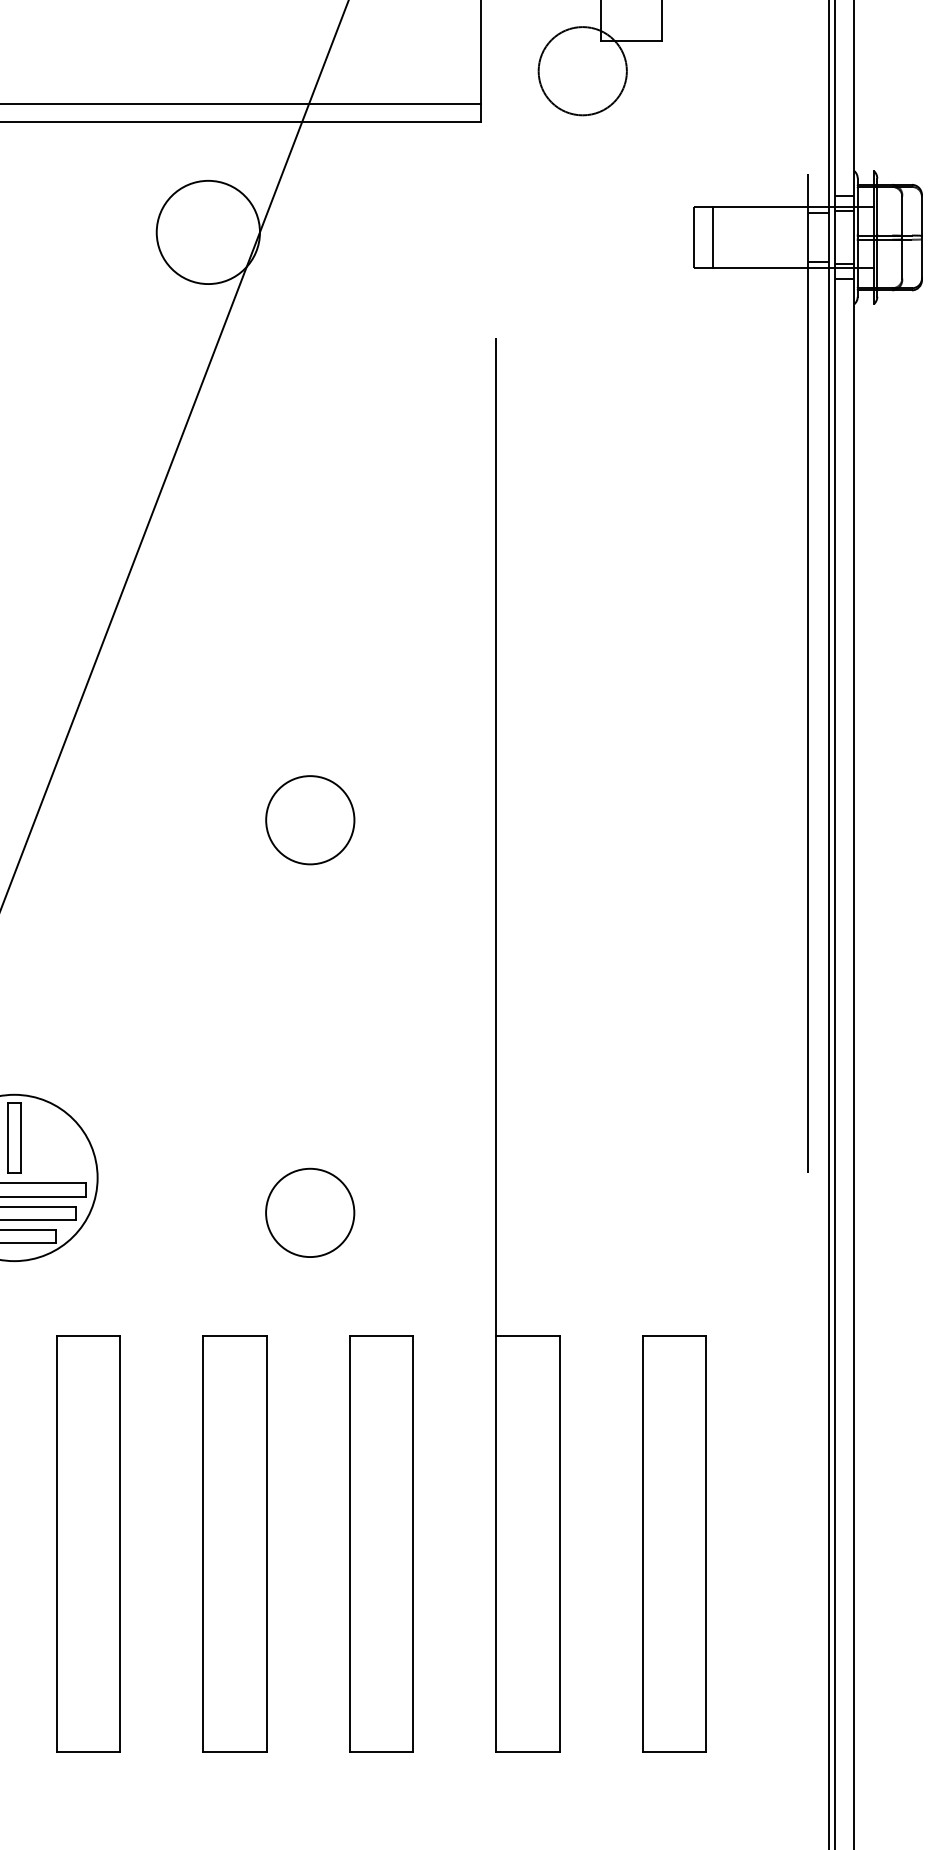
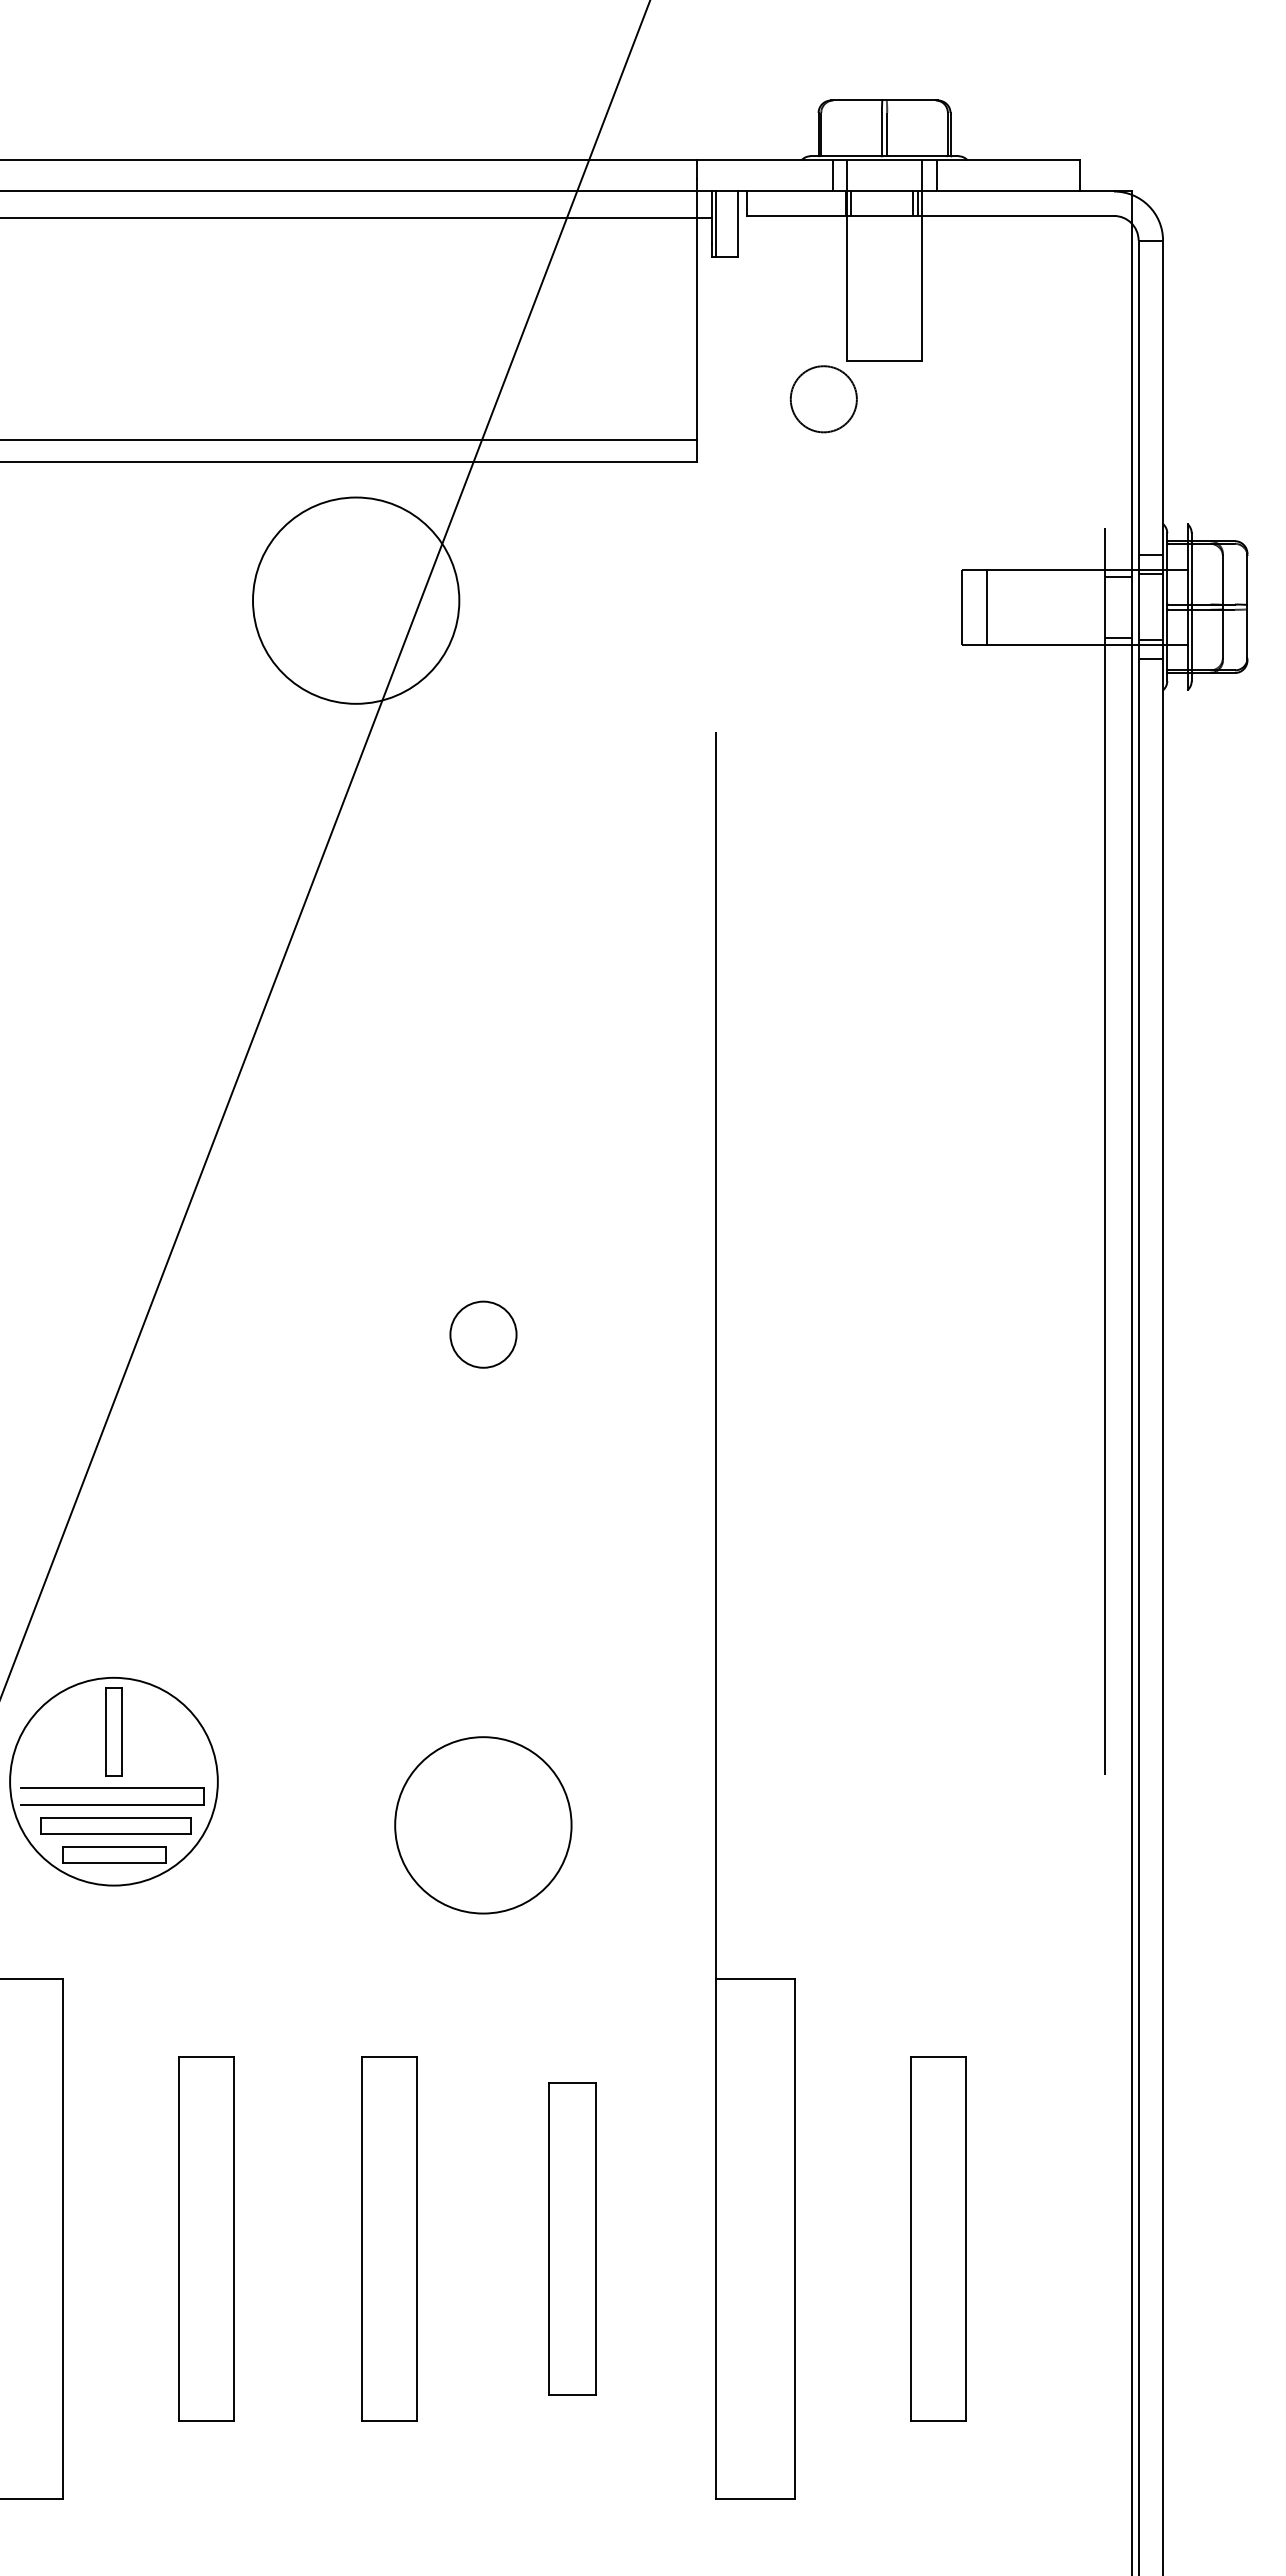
circle: (582, 71) -> (823, 399), size x0.6
circle: (207, 232) -> (355, 600), size x1.6
circle: (310, 819) -> (483, 1334), size x0.6
circle: (310, 1213) -> (483, 1825), size x1.6
part: (88, 1543) -> (206, 2238), size x0.7
part: (235, 1543) -> (389, 2238), size x0.7
part: (381, 1543) -> (572, 2238), size x0.6
part: (674, 1543) -> (938, 2238), size x0.7

